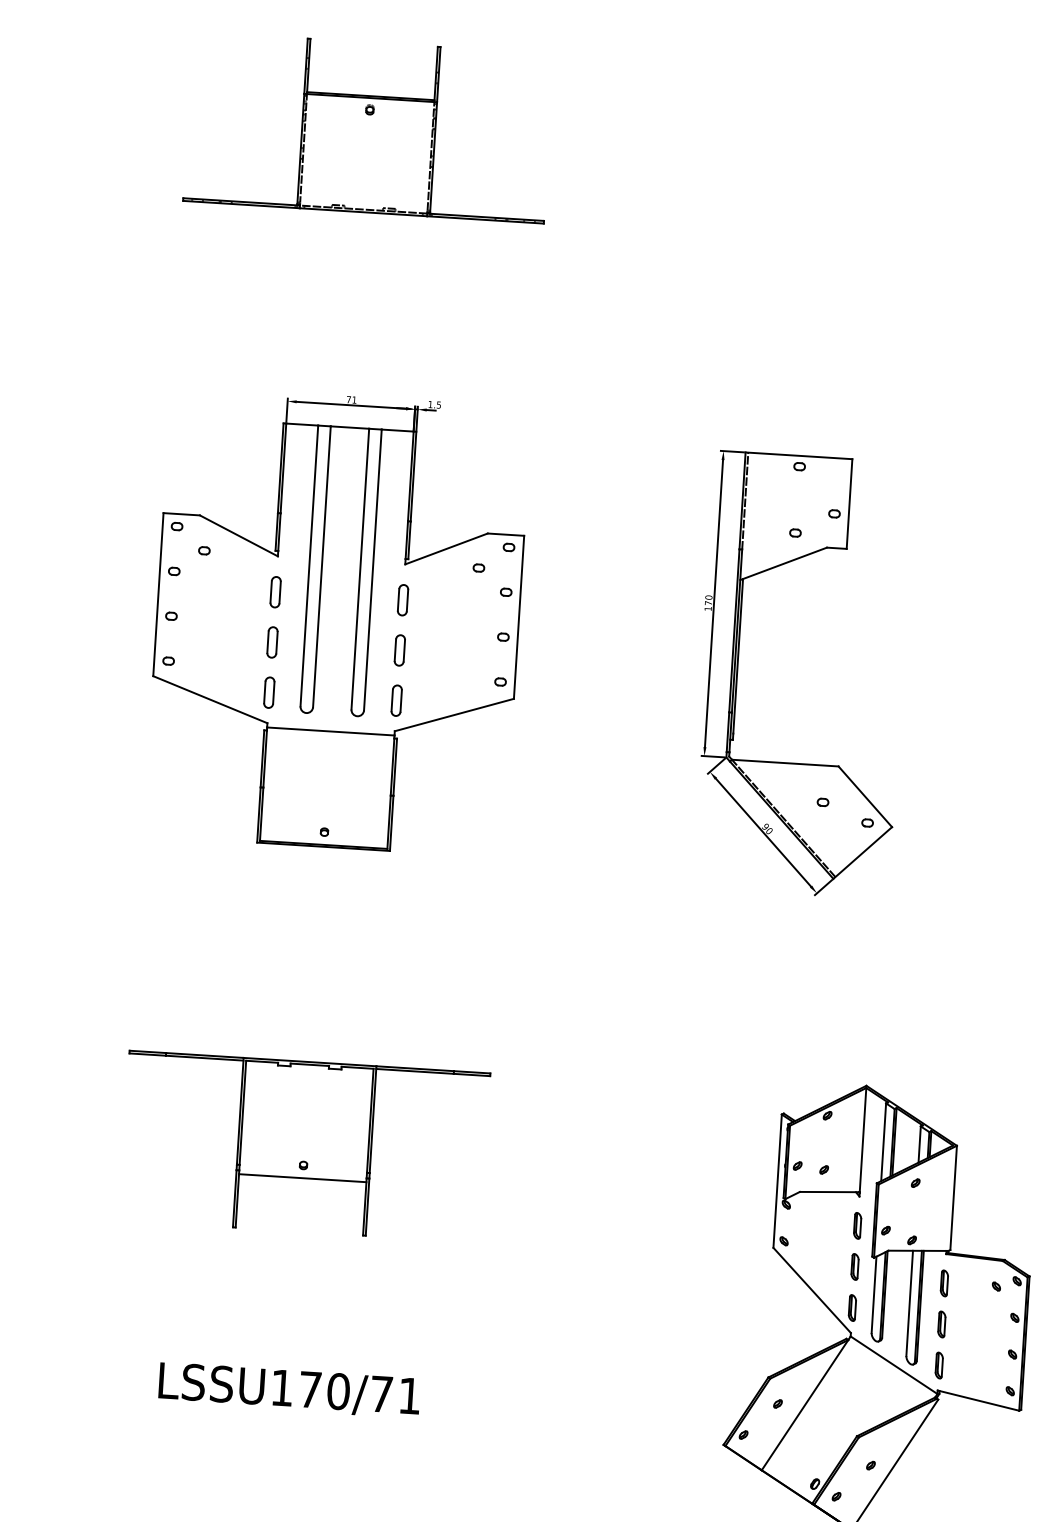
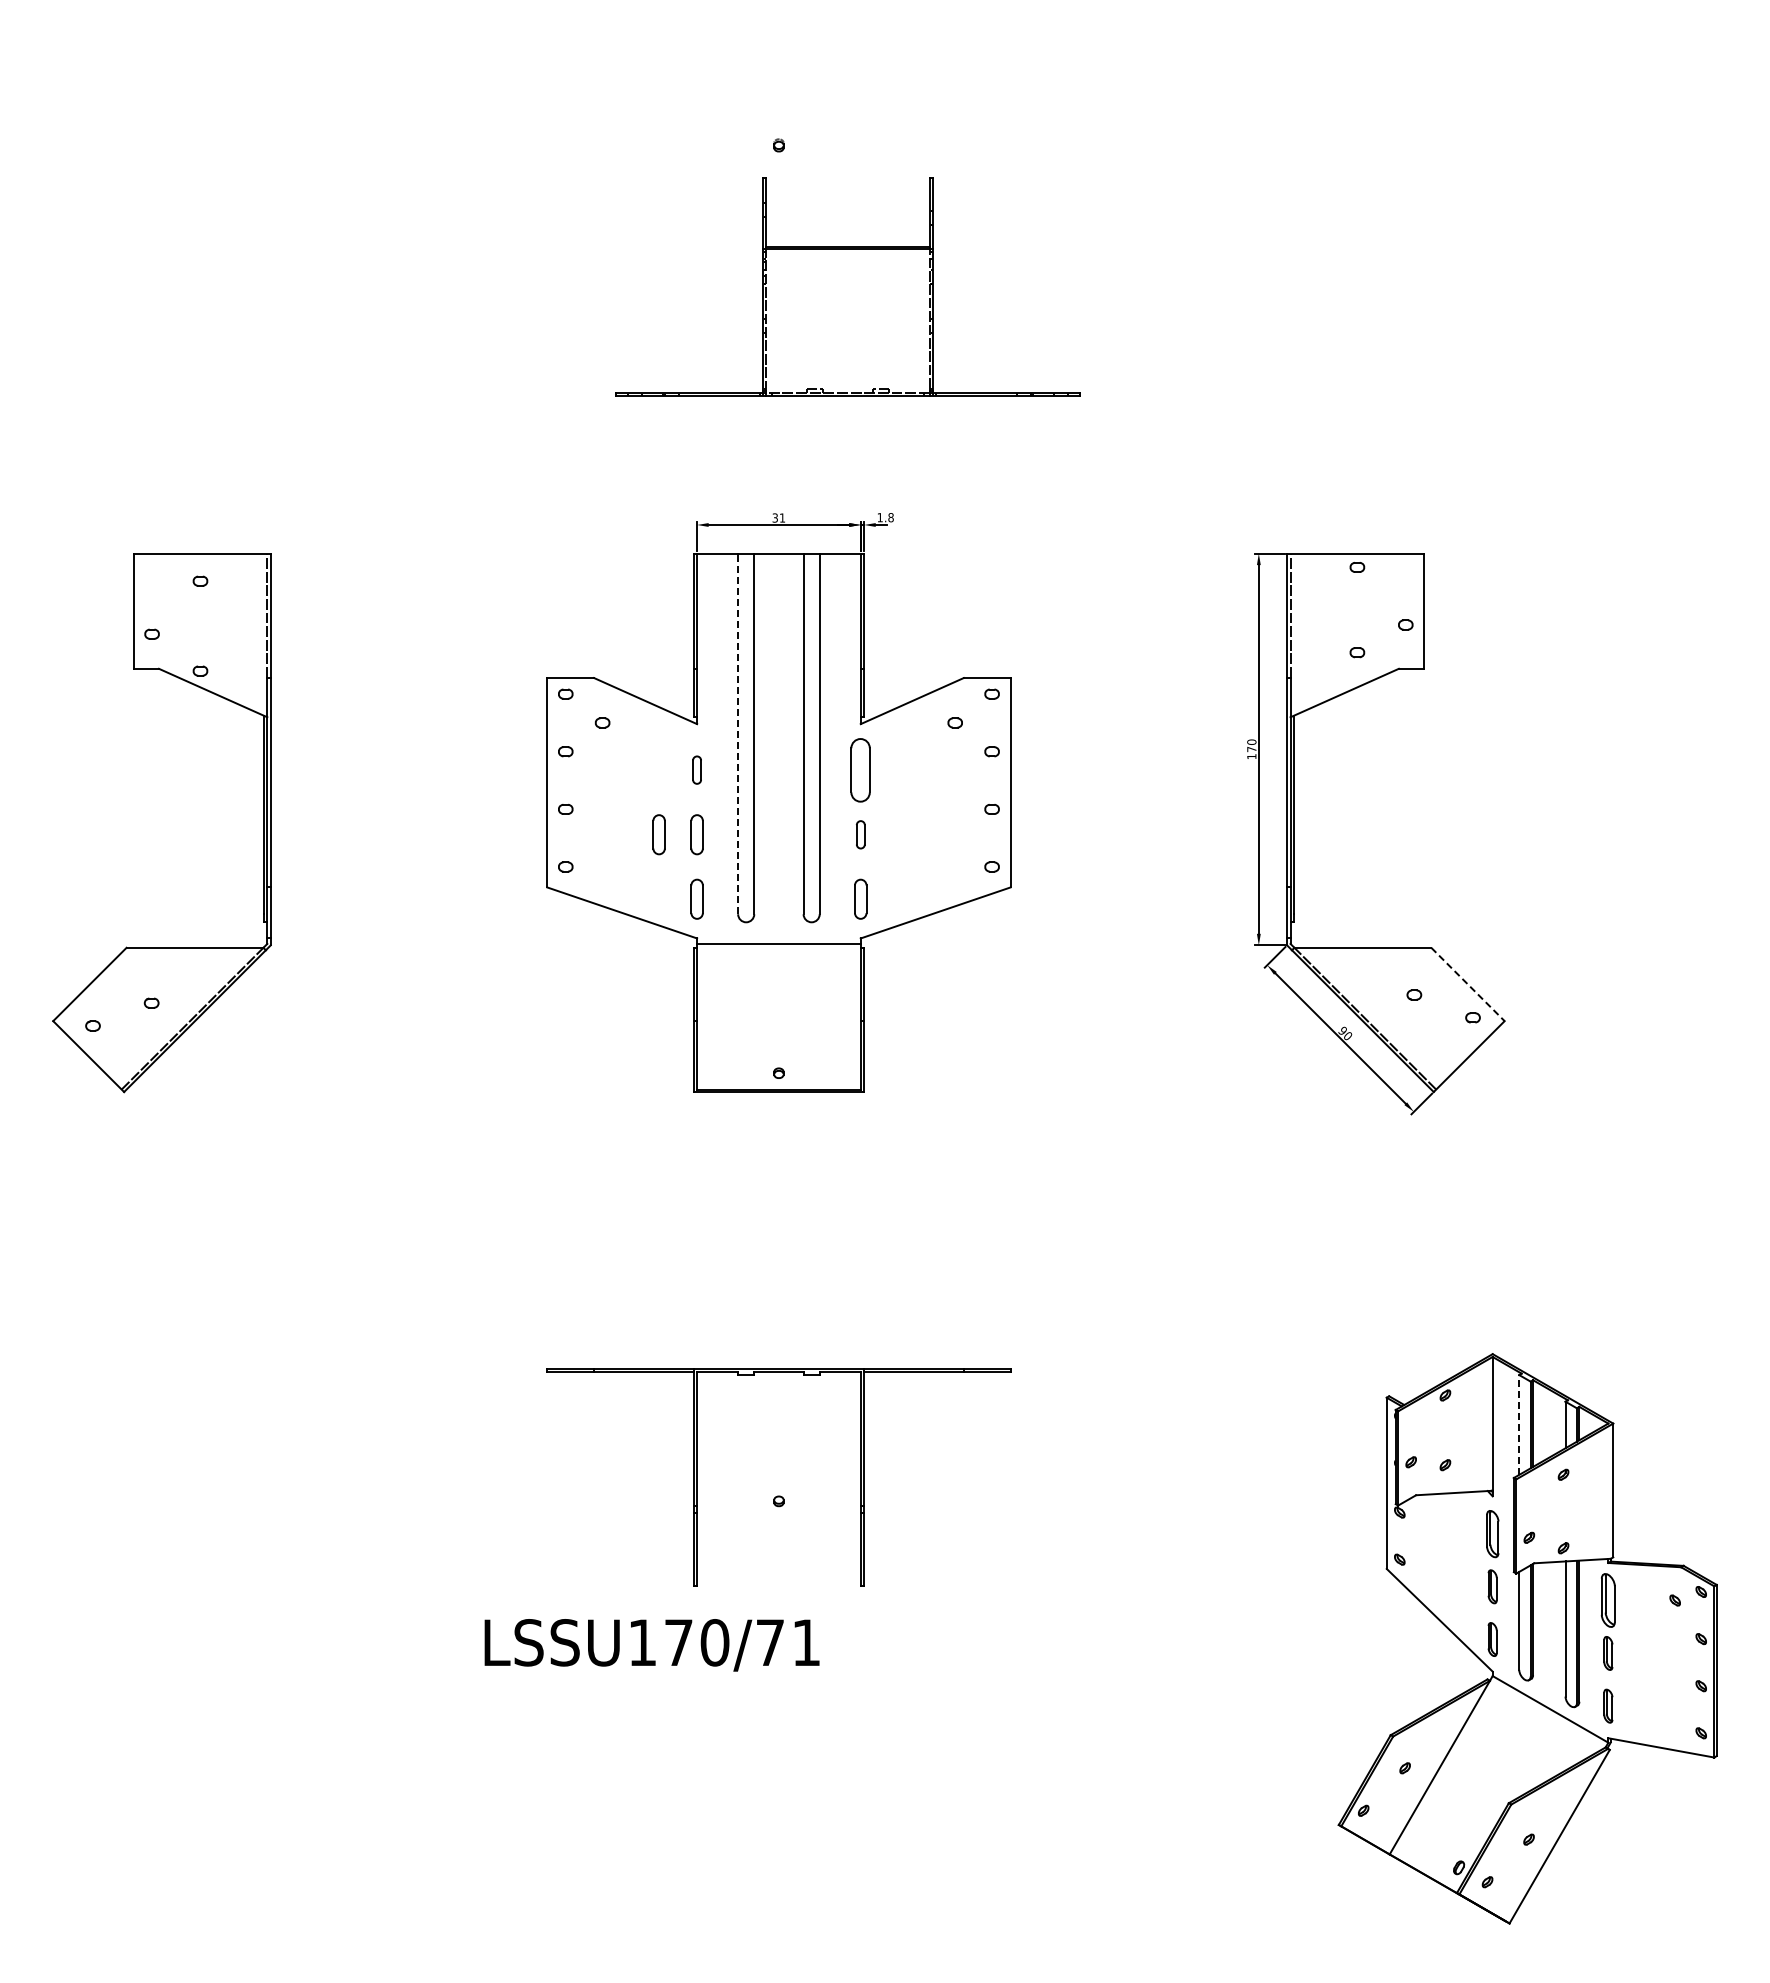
part: (368, 126) -> (847, 286), moved
text: (348, 399) -> (774, 517), 71 -> 31
text: (438, 404) -> (890, 517), 1.5 -> 1.8
line: (309, 565) -> (738, 733), solid -> dashed
part: (275, 591) -> (696, 769), size x0.7
part: (402, 599) -> (860, 769), size x1.6
part: (242, 640) -> (658, 834), added
part: (399, 650) -> (860, 834), size x0.7
line: (864, 796) -> (1467, 984), solid -> dashed
line: (883, 1141) -> (1519, 1424), solid -> dashed
line: (302, 1178) -> (778, 1517), removed
part: (857, 1225) -> (1492, 1533), size x1.4
part: (944, 1283) -> (1608, 1600), size x1.6
text: (289, 1390) -> (651, 1645), moved

